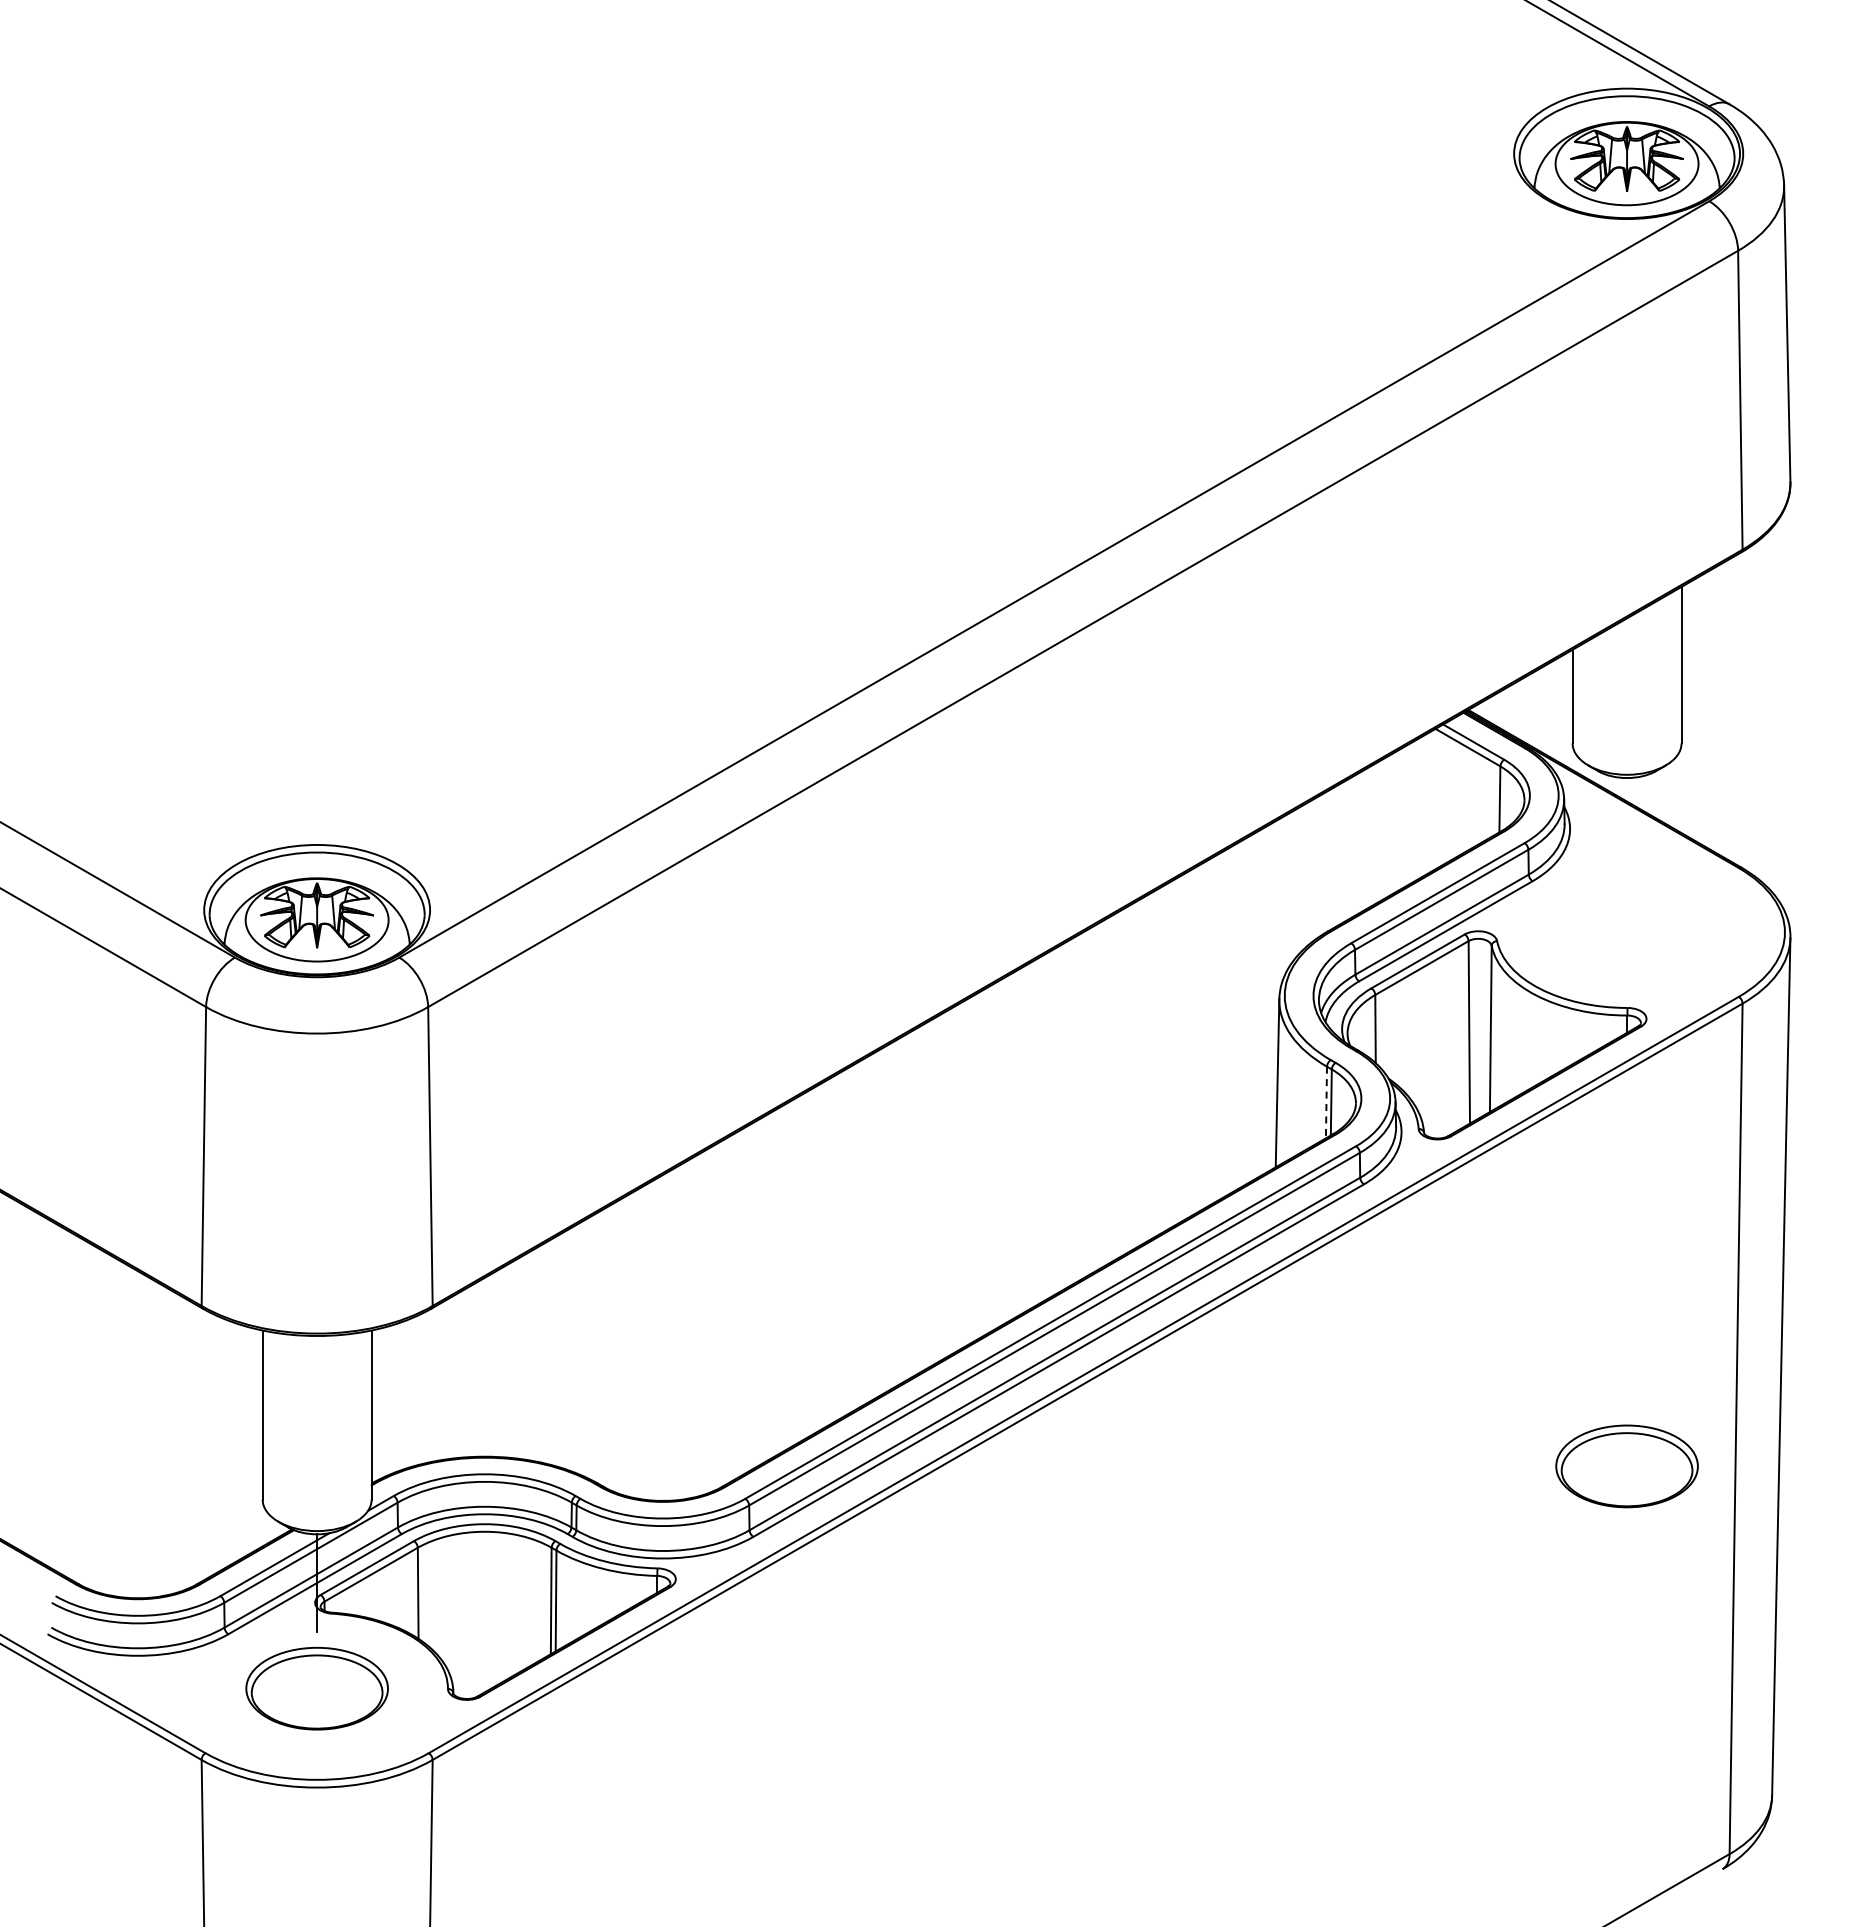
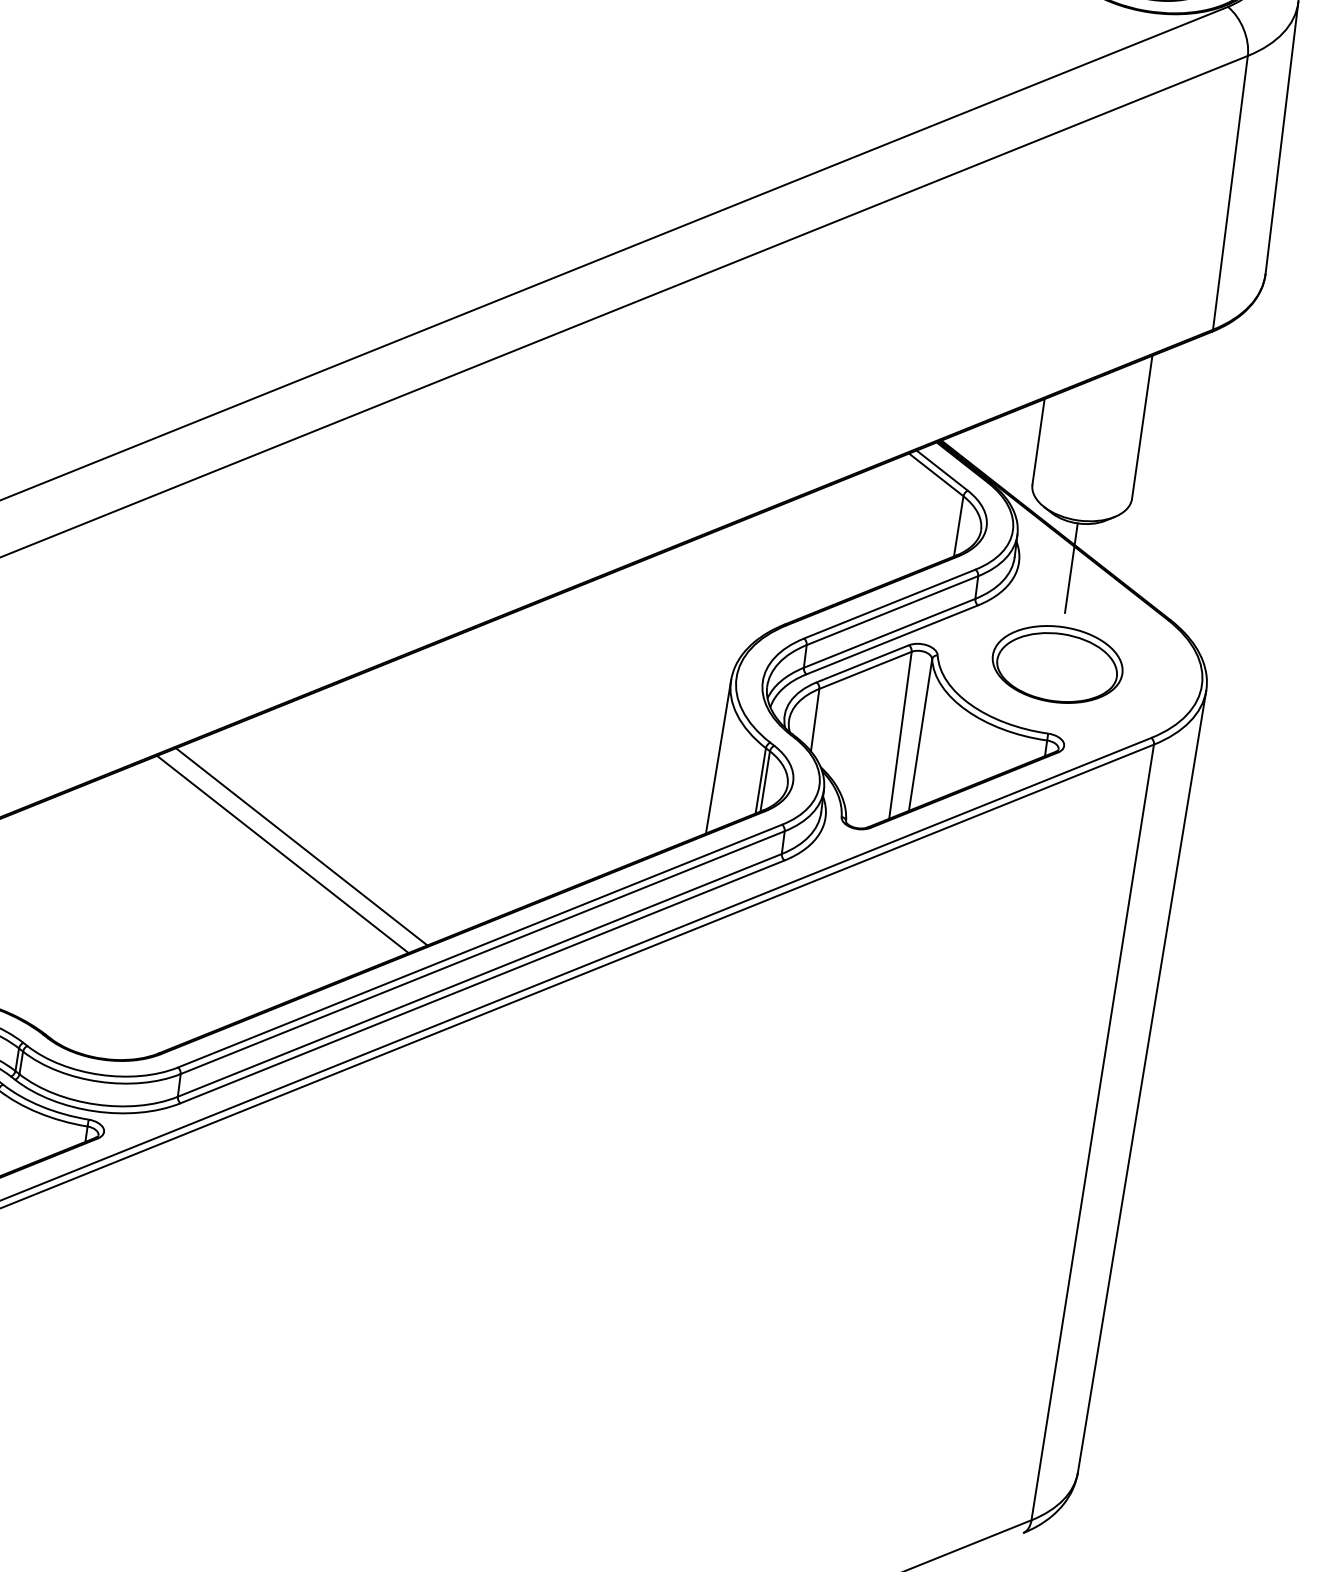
line: (1627, 826) -> (1071, 567), added
line: (1326, 1102) -> (760, 780), dashed -> solid
line: (844, 1242) -> (302, 846), added
line: (825, 1253) -> (283, 853), added
part: (1626, 1466) -> (1057, 664), moved

